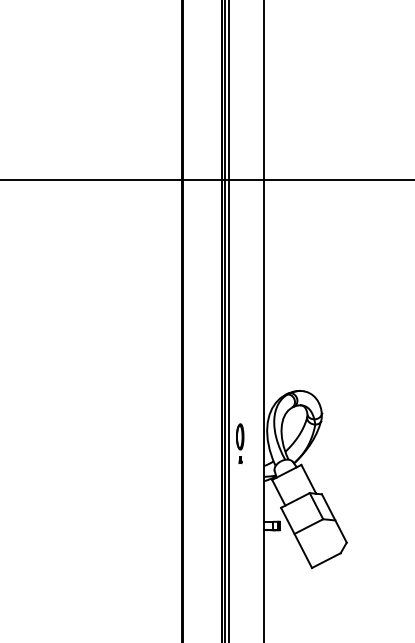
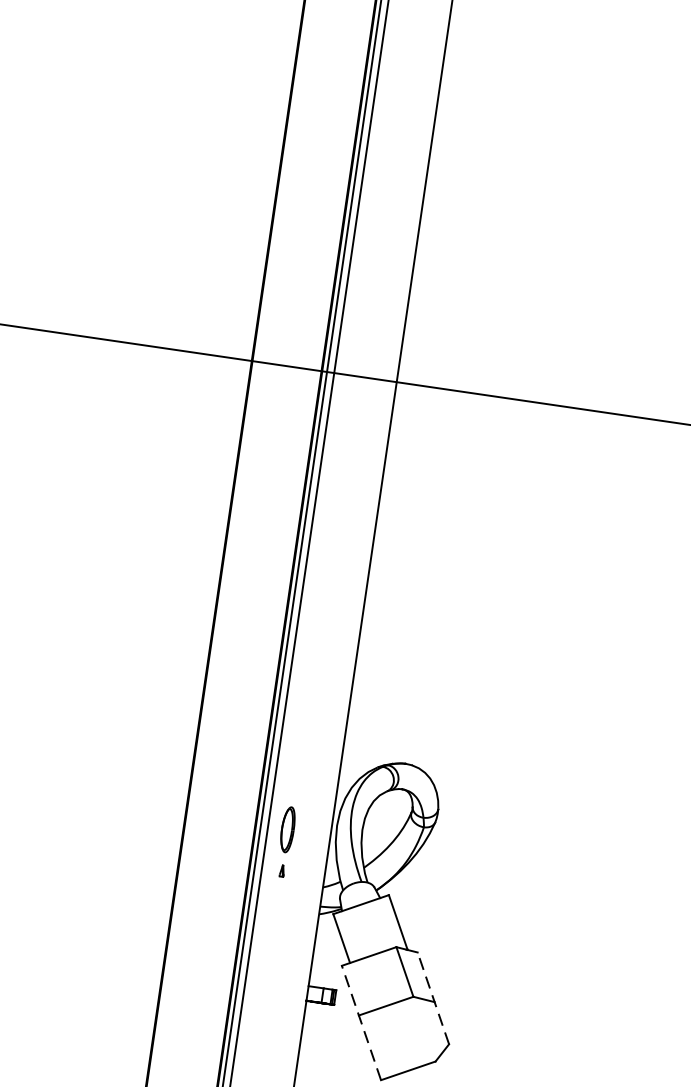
line: (334, 518) -> (433, 998), solid -> dashed
line: (296, 537) -> (361, 1022), solid -> dashed

